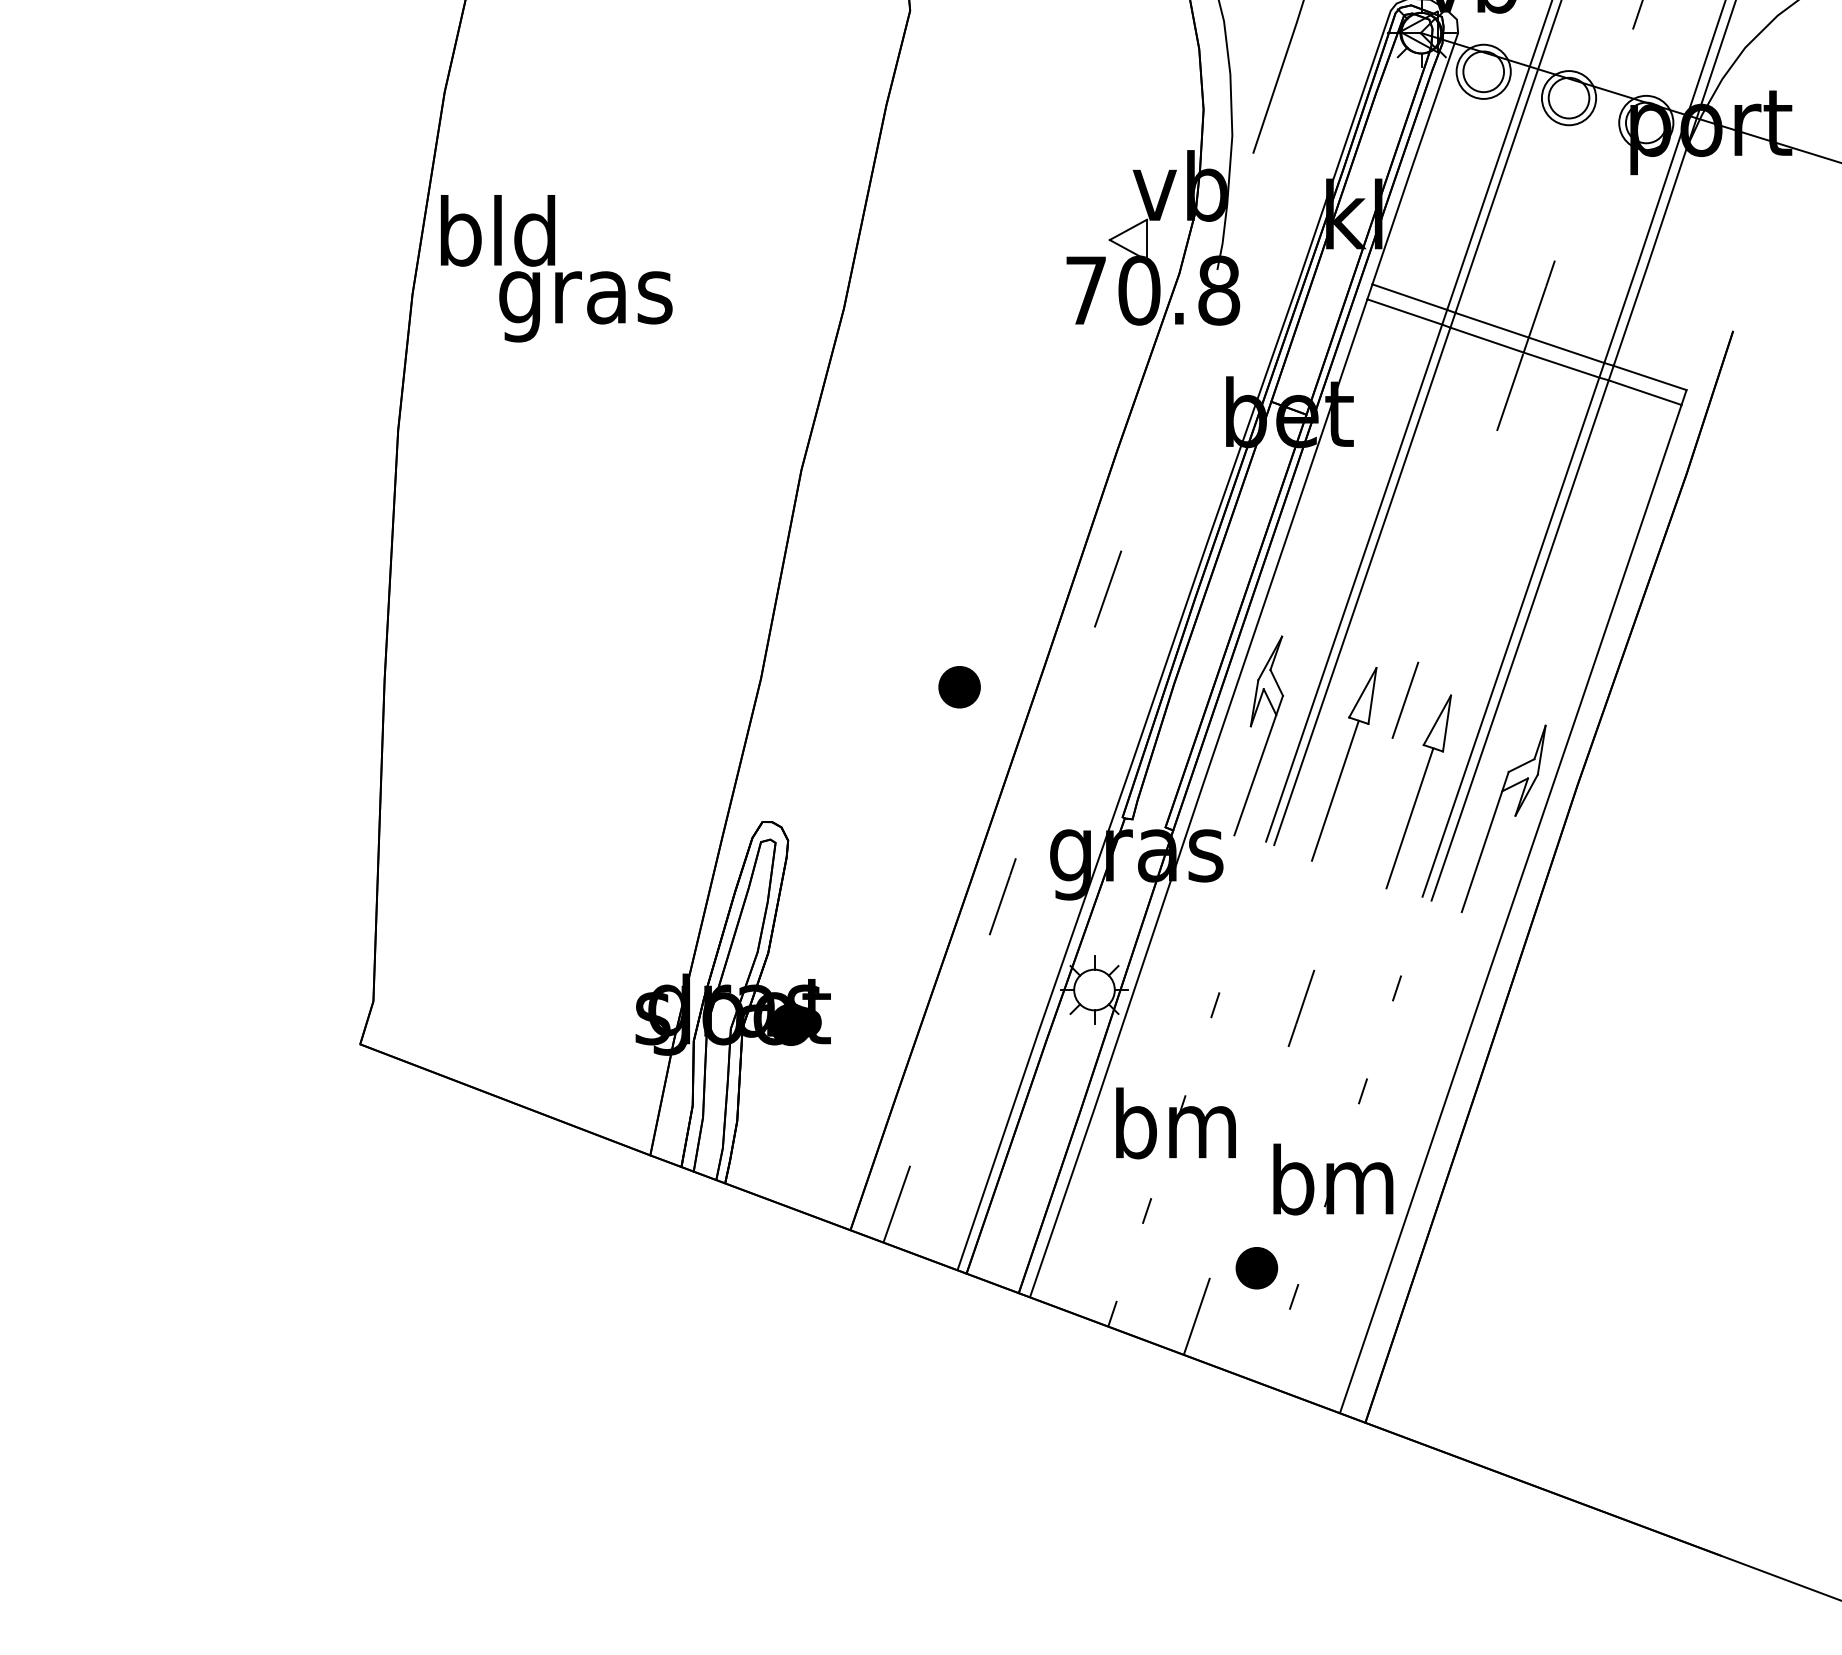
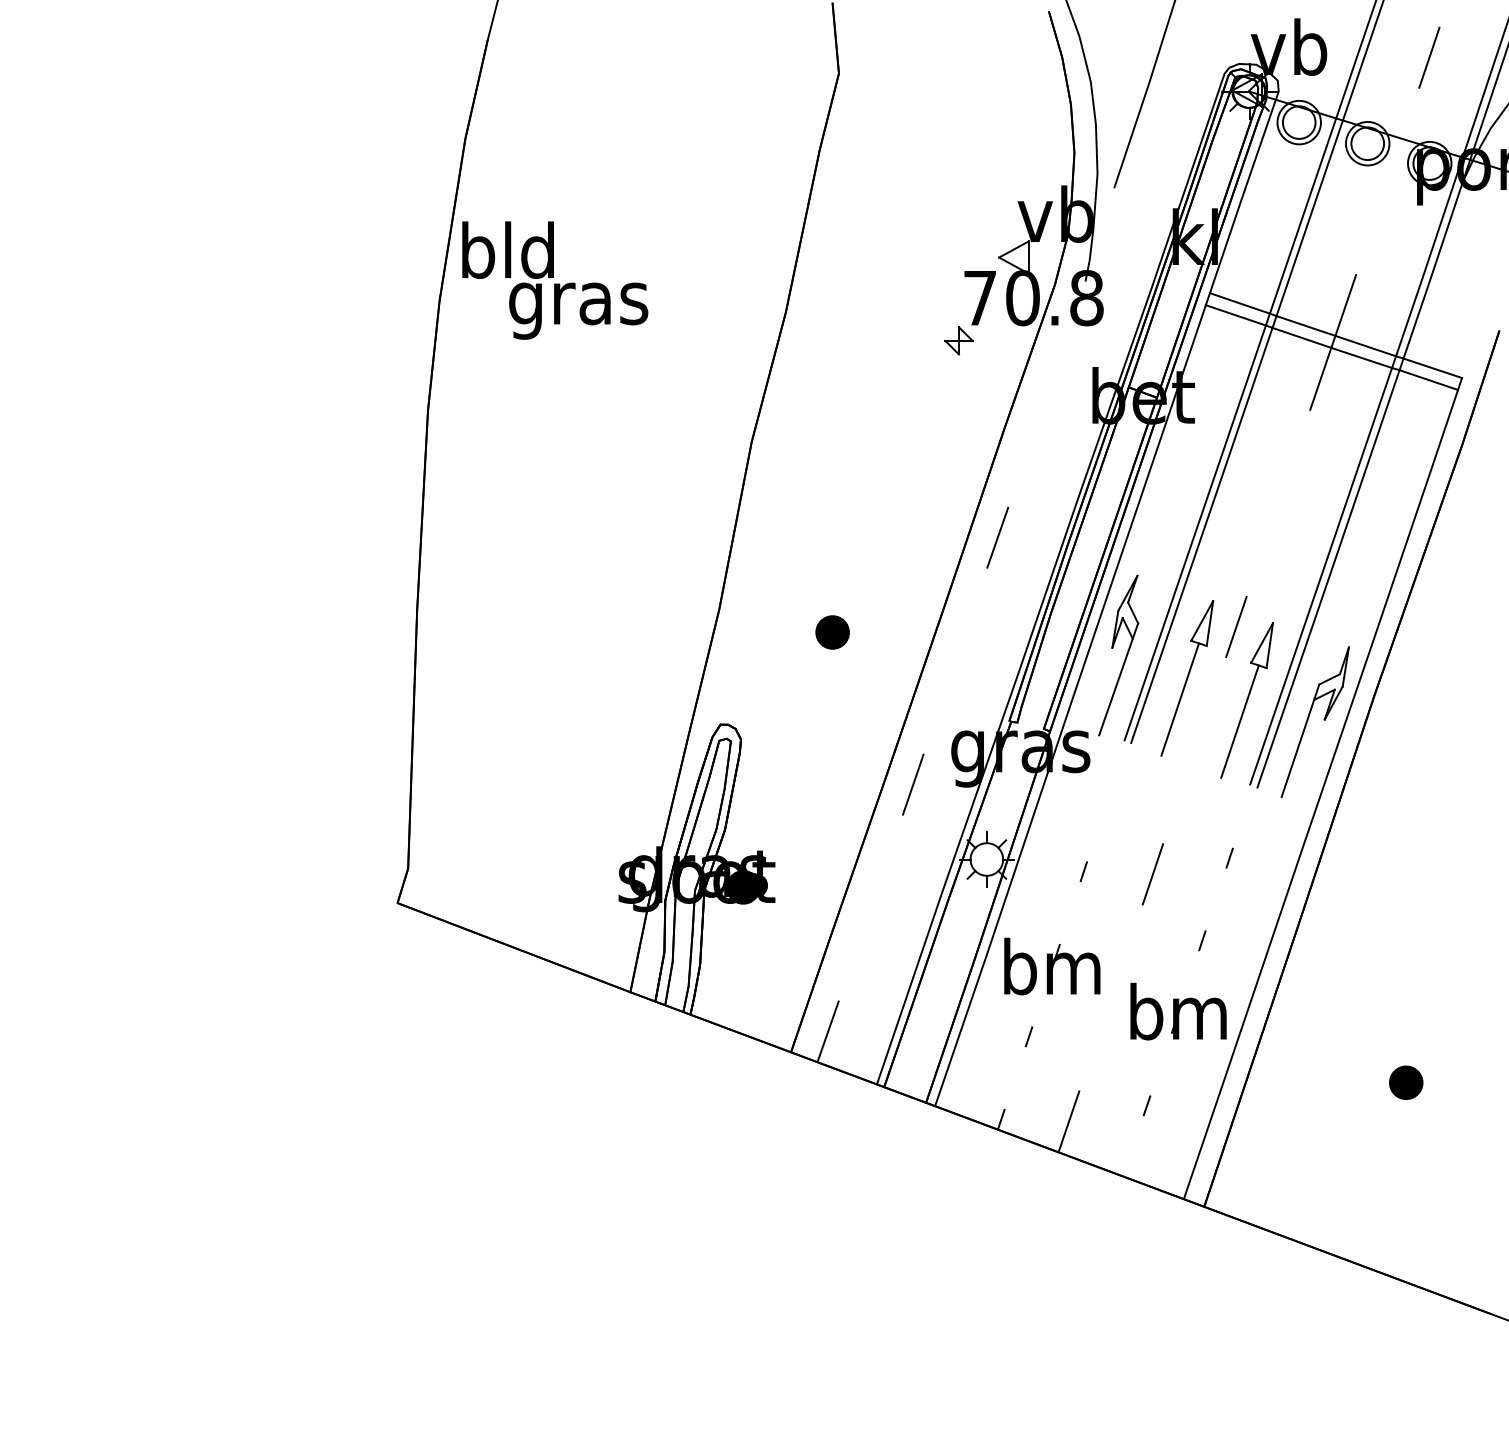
part: (1059, 343) -> (958, 340), added
part: (959, 687) -> (832, 632), moved
part: (1257, 1267) -> (1406, 1082), moved

